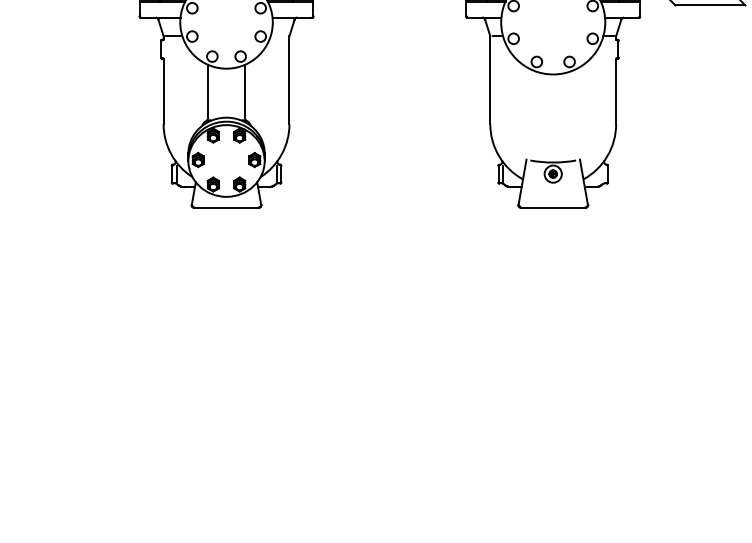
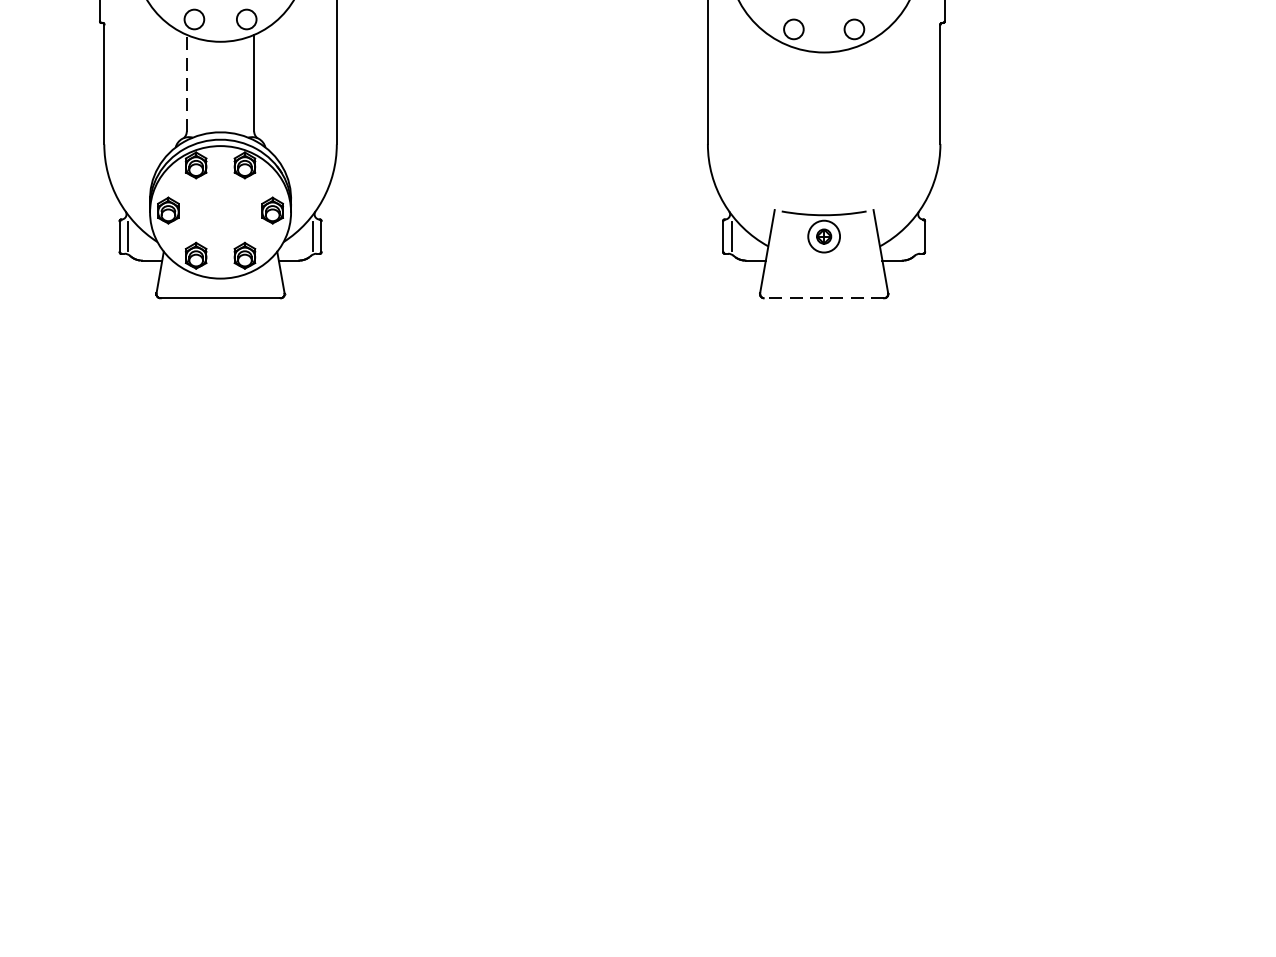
line: (208, 90) -> (187, 82), solid -> dashed
line: (552, 207) -> (822, 298), solid -> dashed

